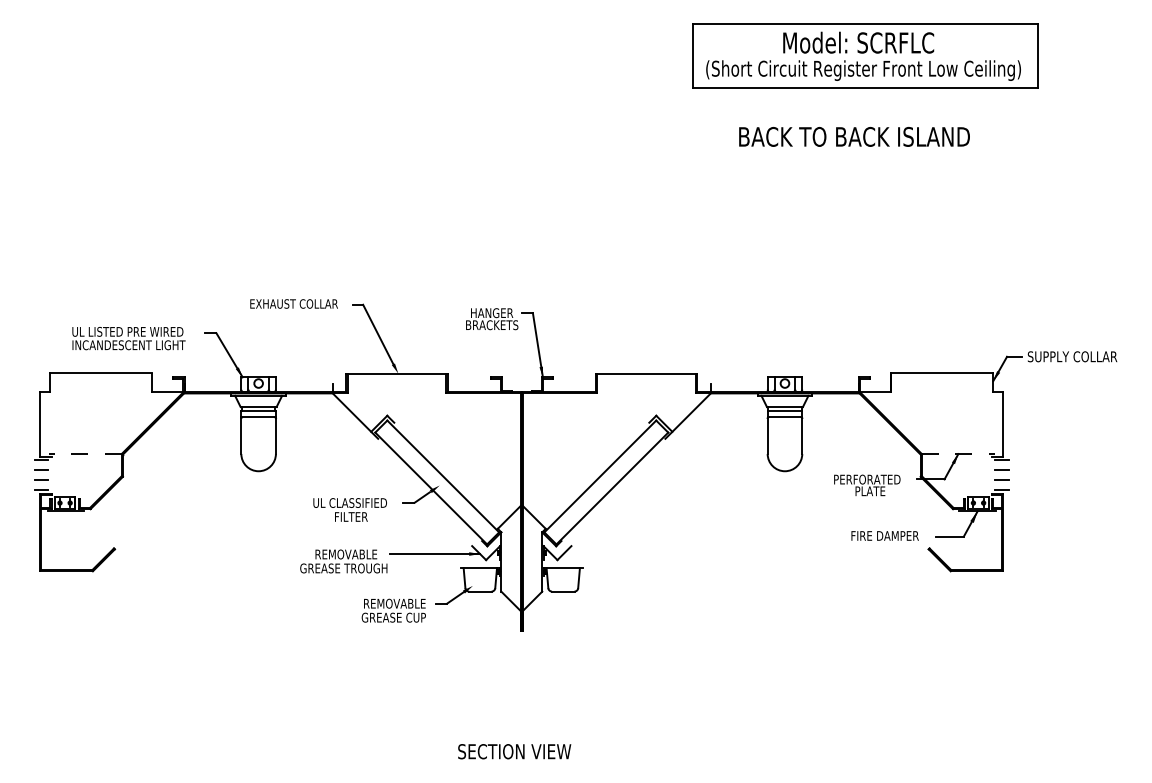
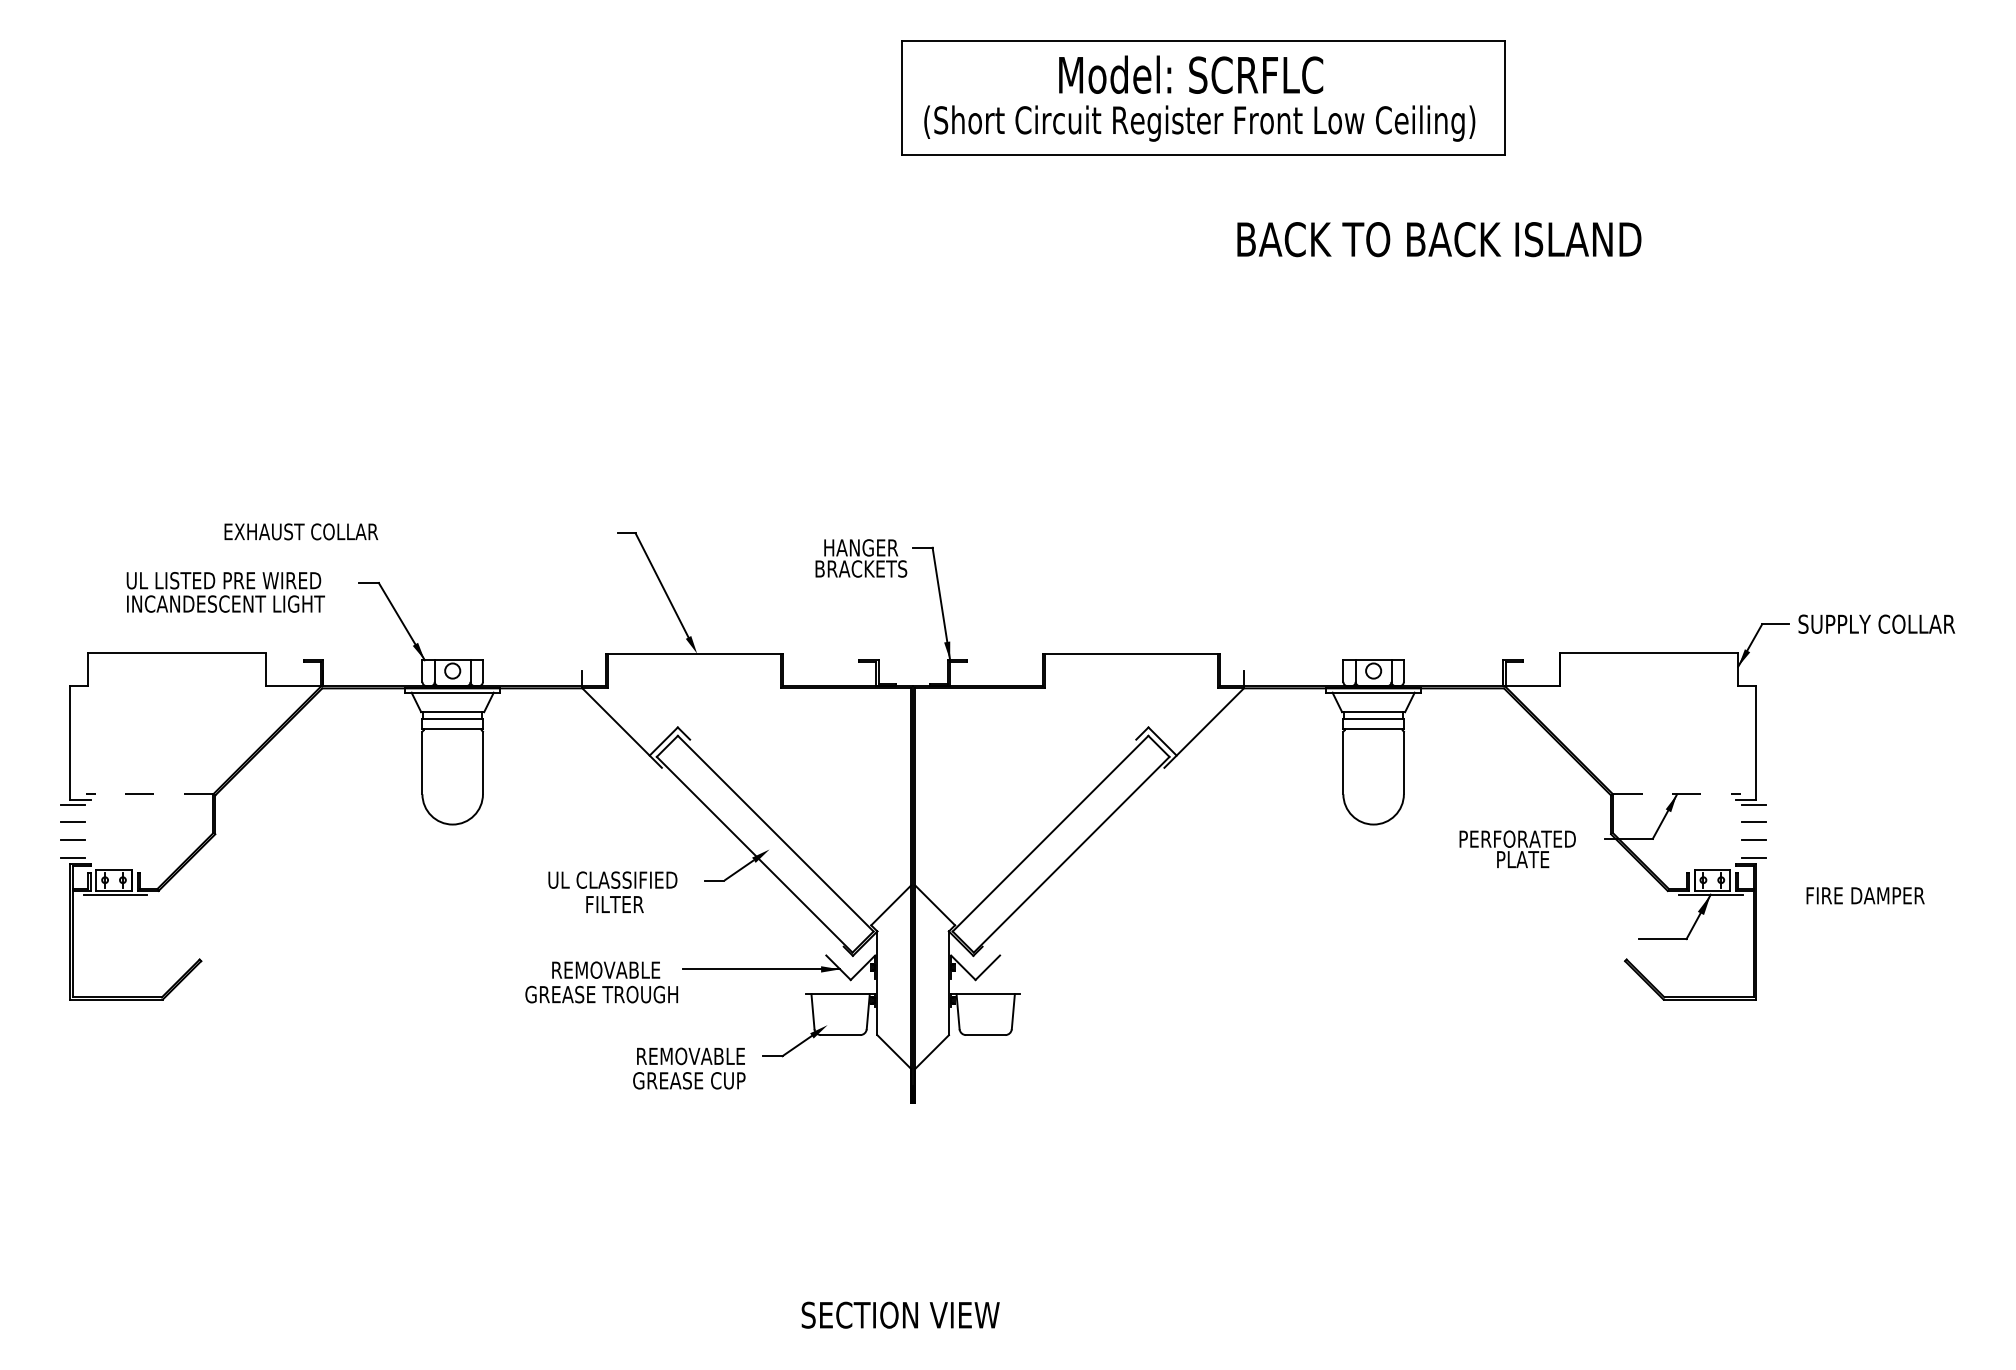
part: (865, 55) -> (1203, 97), moved
text: (854, 136) -> (1439, 238), moved
text: (293, 303) -> (300, 531), moved
text: (884, 535) -> (1864, 894), moved

